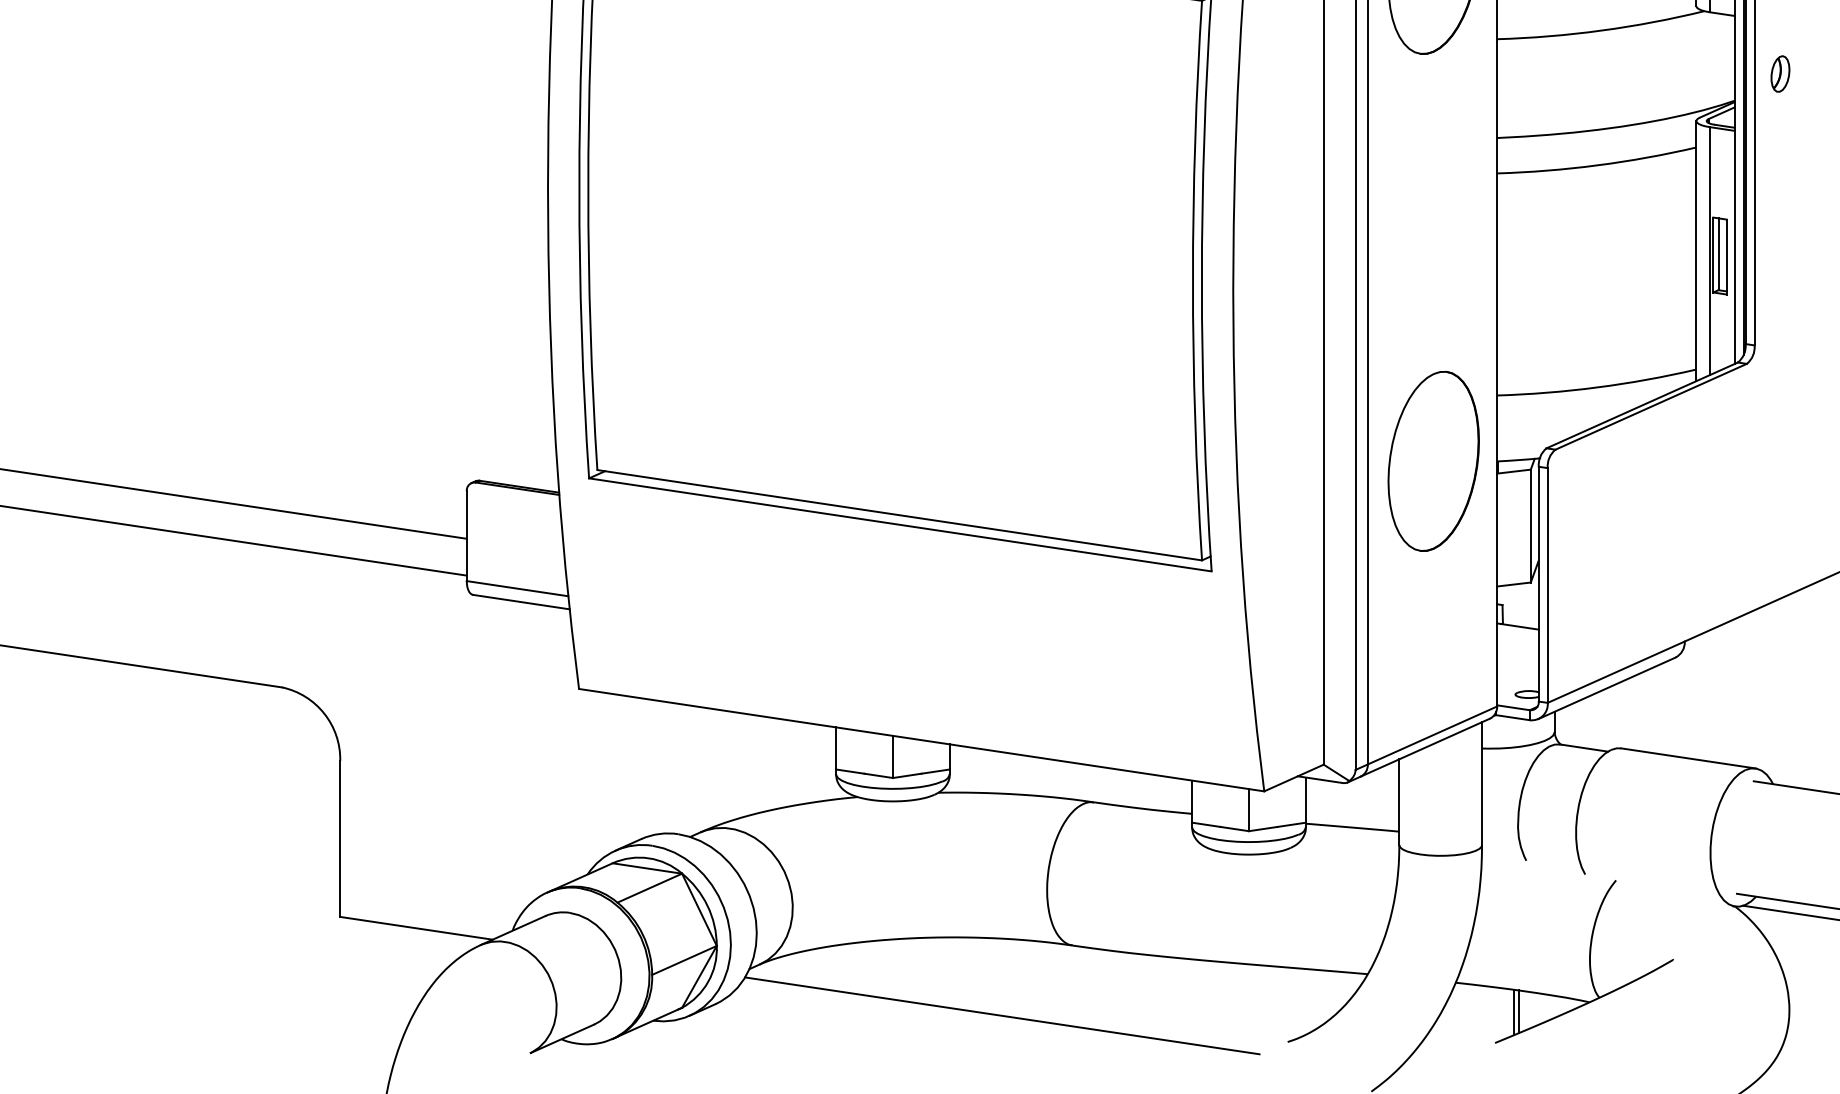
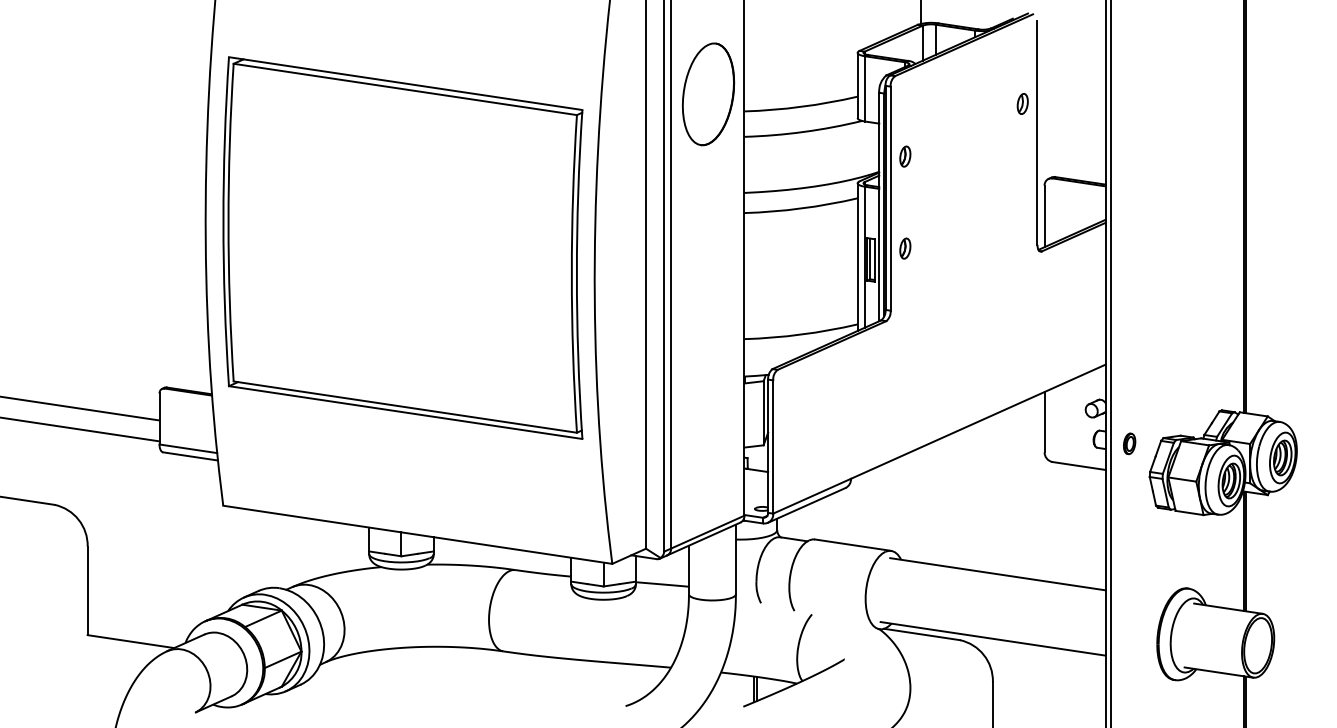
part: (1780, 235) -> (905, 248), added
part: (1433, 461) -> (708, 376), removed
line: (1002, 1016) -> (463, 691), removed

